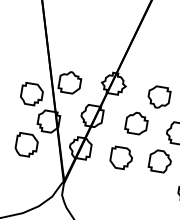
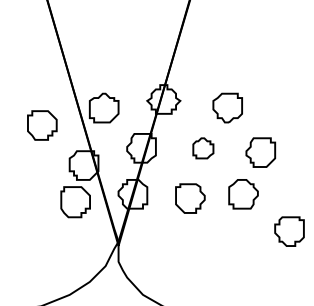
part: (32, 94) -> (42, 125), moved
part: (136, 123) -> (203, 148), size x0.7
part: (26, 145) -> (75, 202), moved

